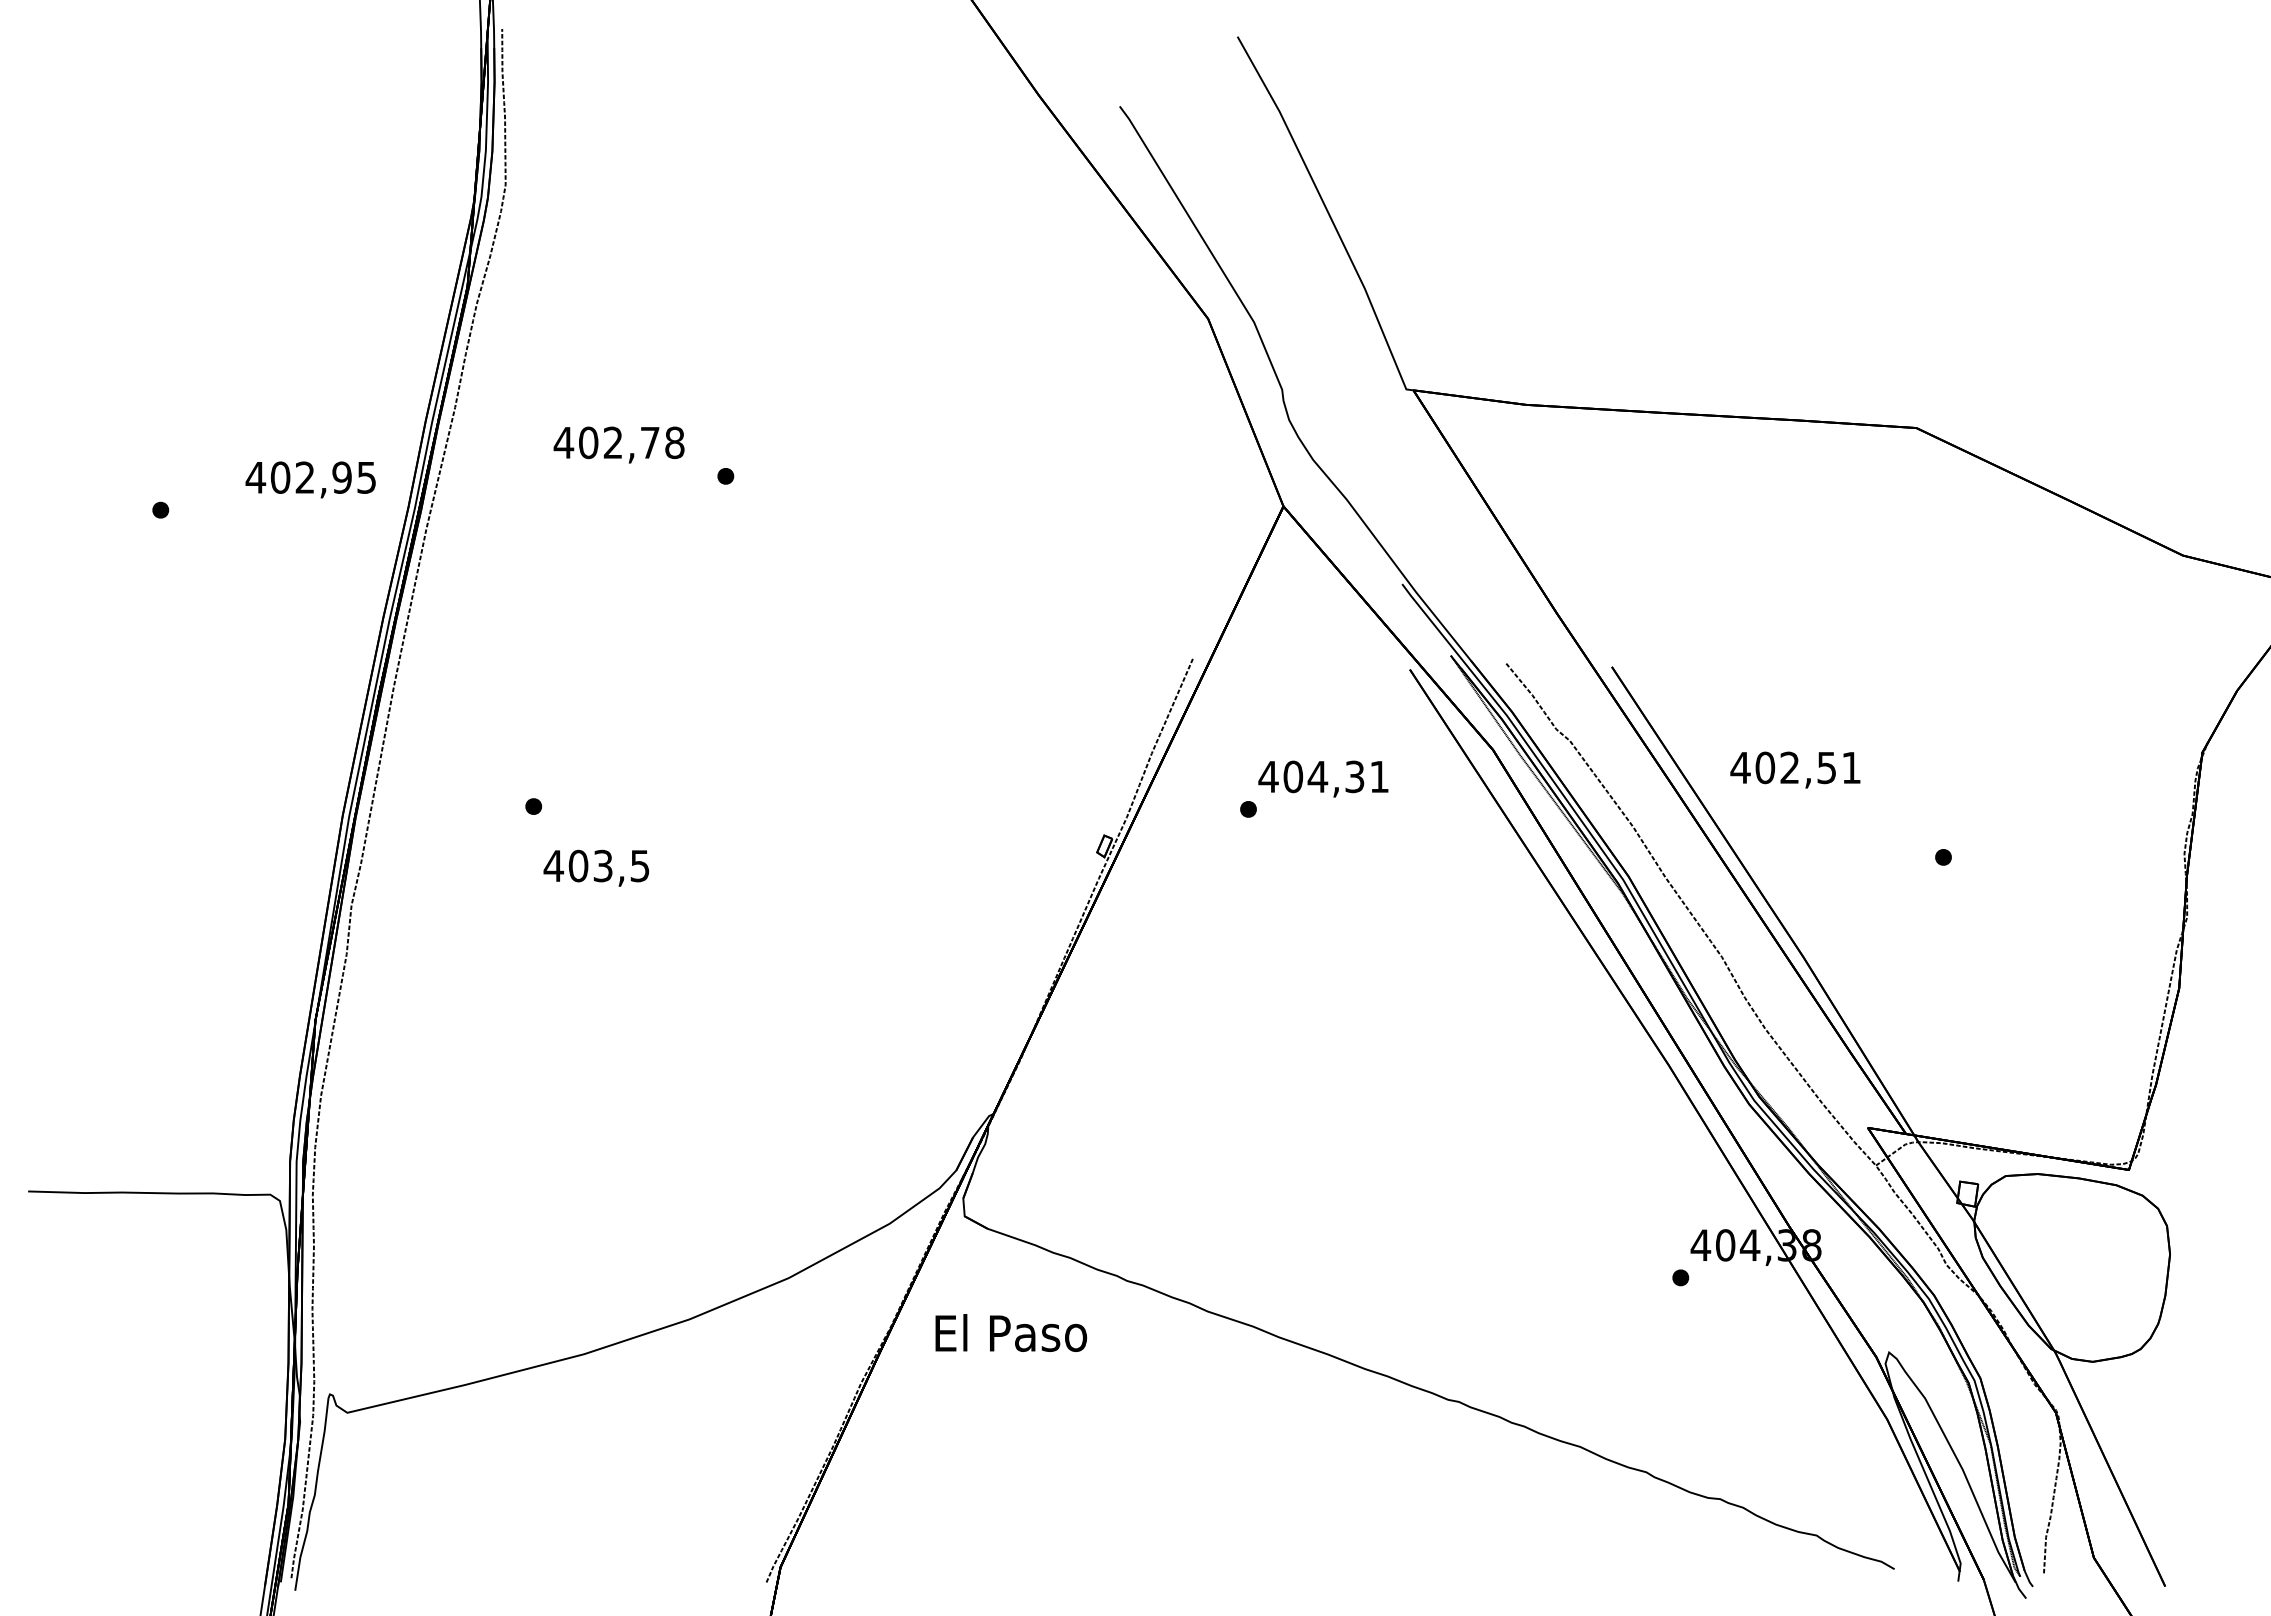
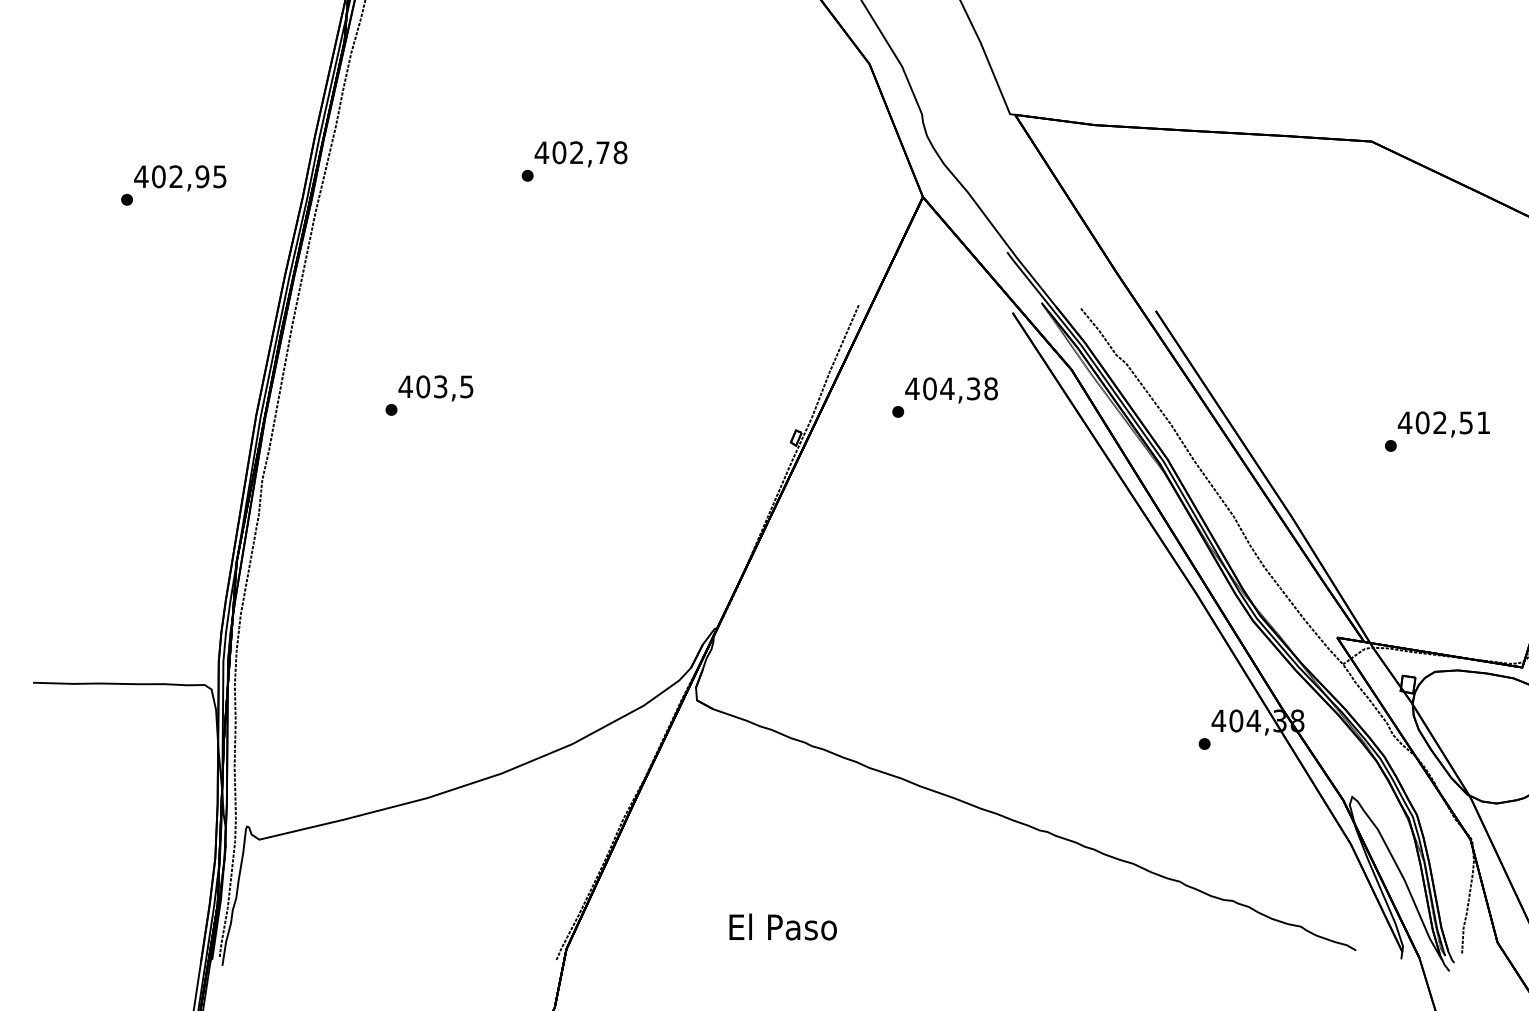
text: (618, 444) -> (580, 153), moved
text: (310, 479) -> (180, 178), moved
text: (1795, 769) -> (1444, 424), moved
text: (1379, 776) -> (991, 388), 404,31 -> 404,38
text: (596, 867) -> (435, 387), moved
text: (1011, 1332) -> (783, 926), moved

